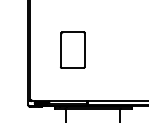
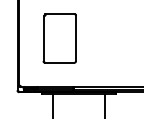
part: (72, 50) -> (59, 38), size x1.43

